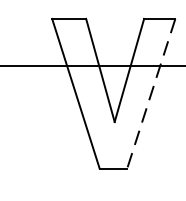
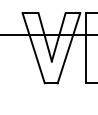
line: (150, 94) -> (68, 48), dashed -> solid

